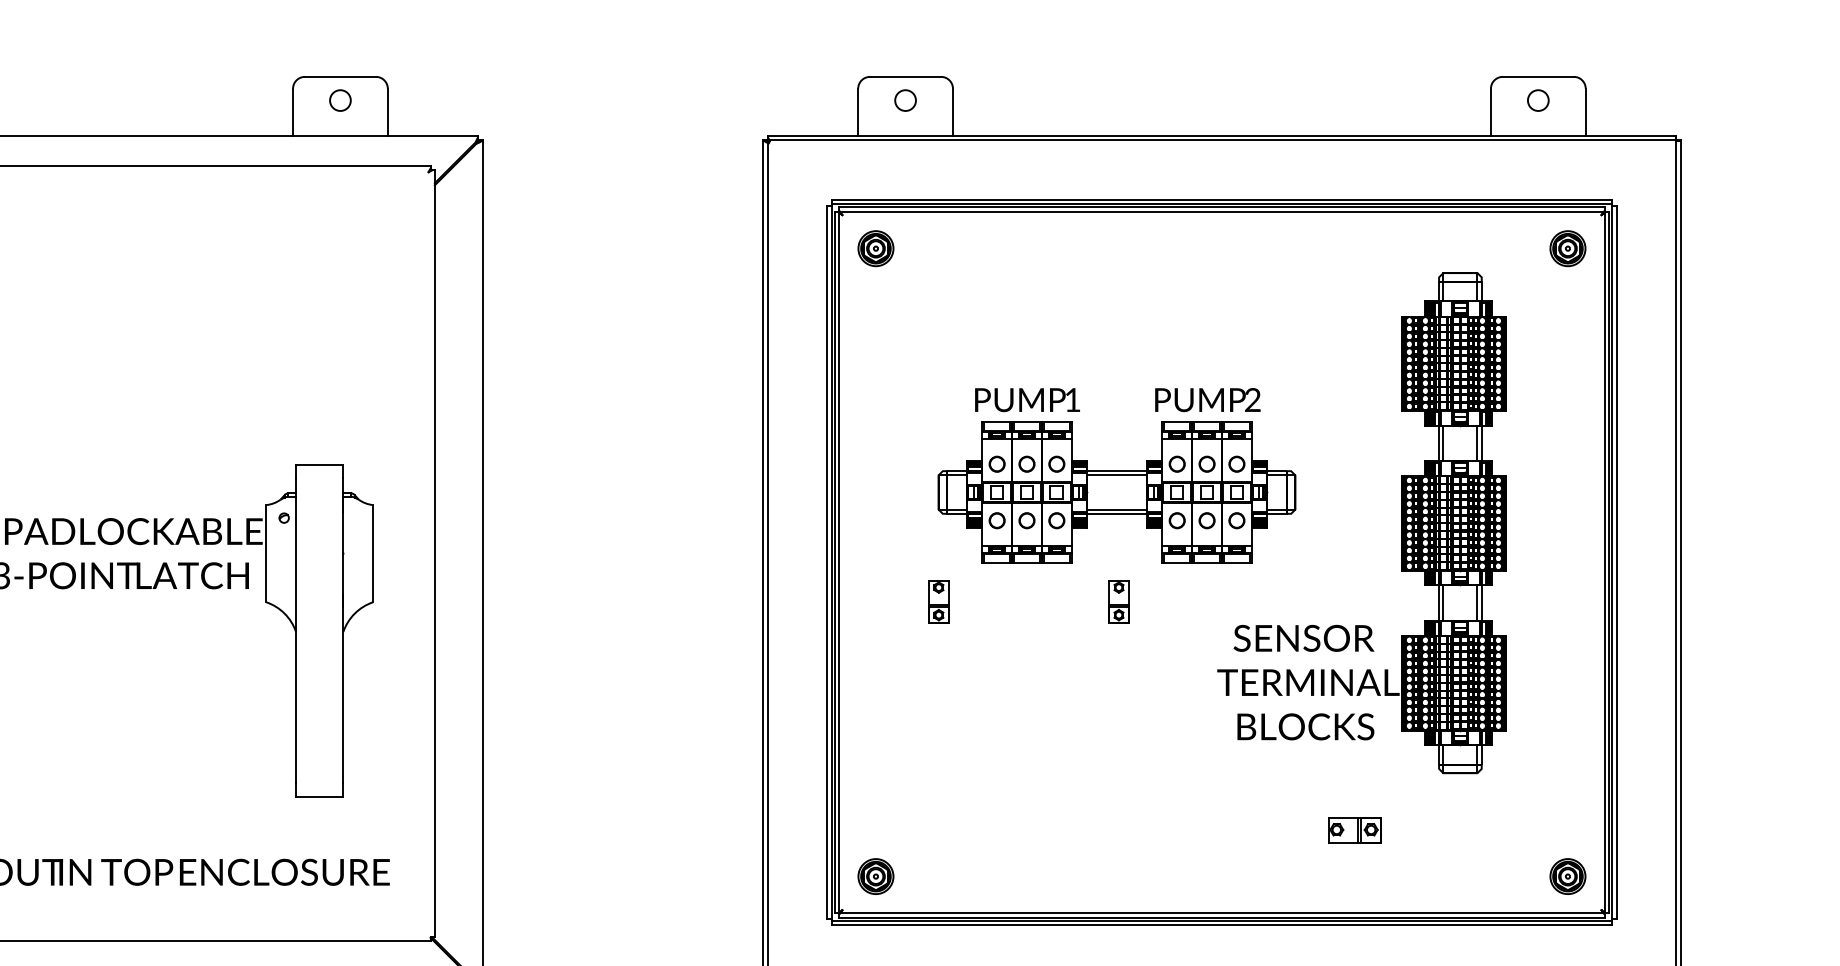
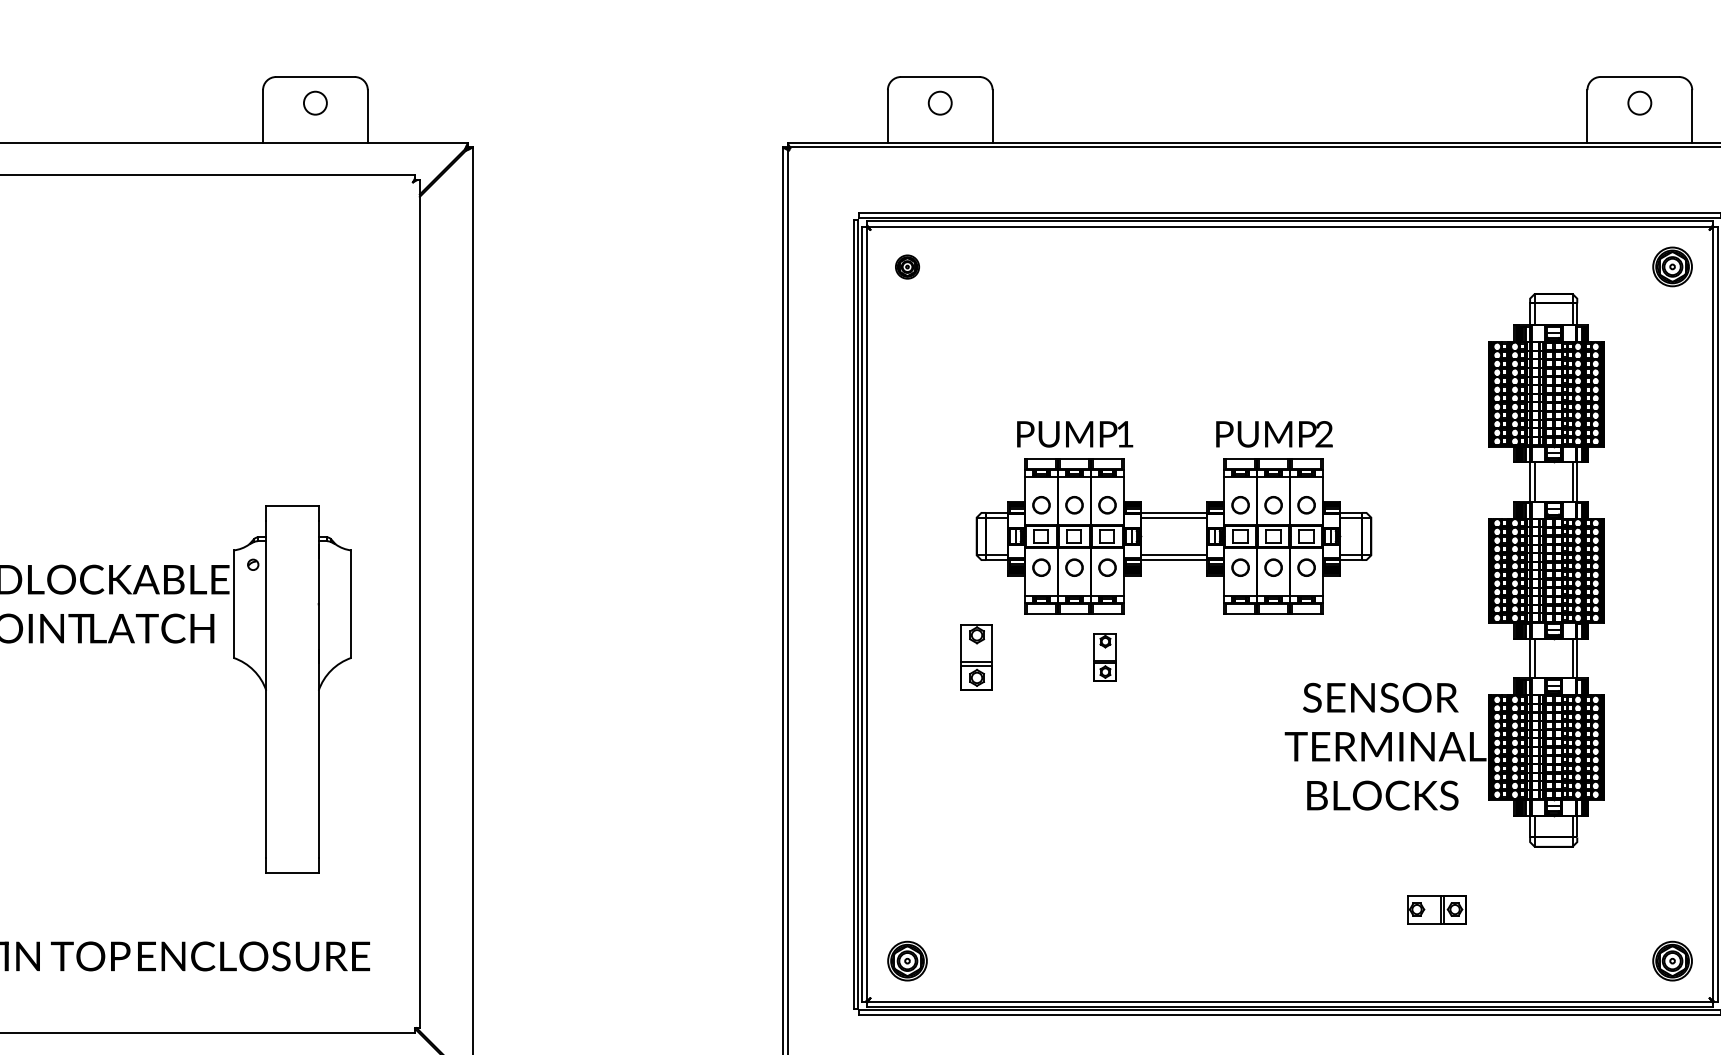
part: (875, 248) -> (907, 266), size x0.6
part: (938, 601) -> (976, 657), size x1.4
part: (1118, 601) -> (1104, 657), moved

